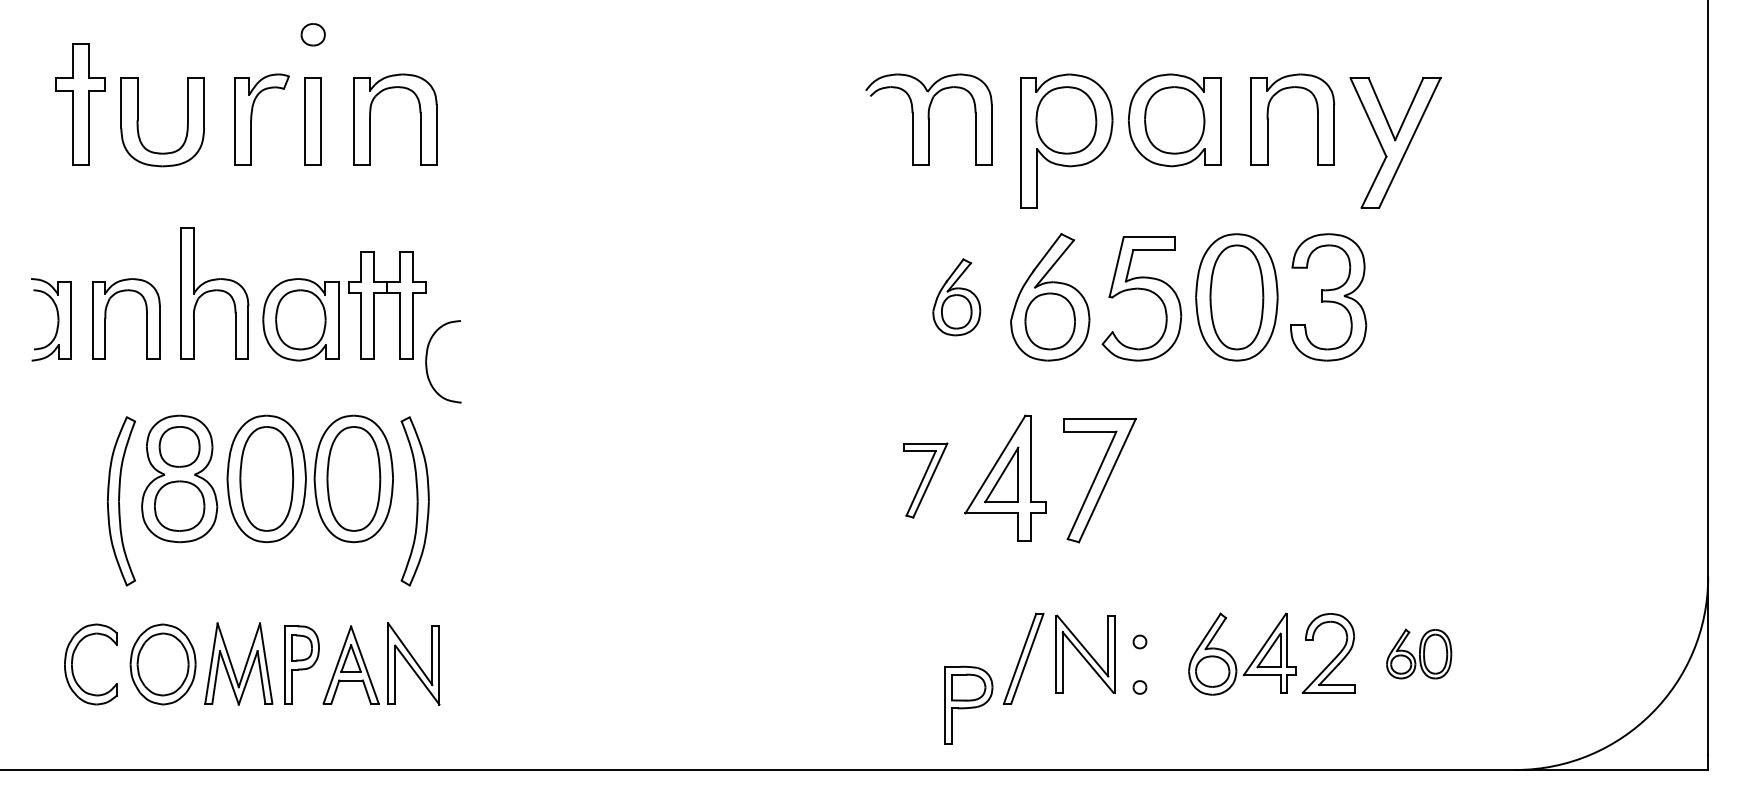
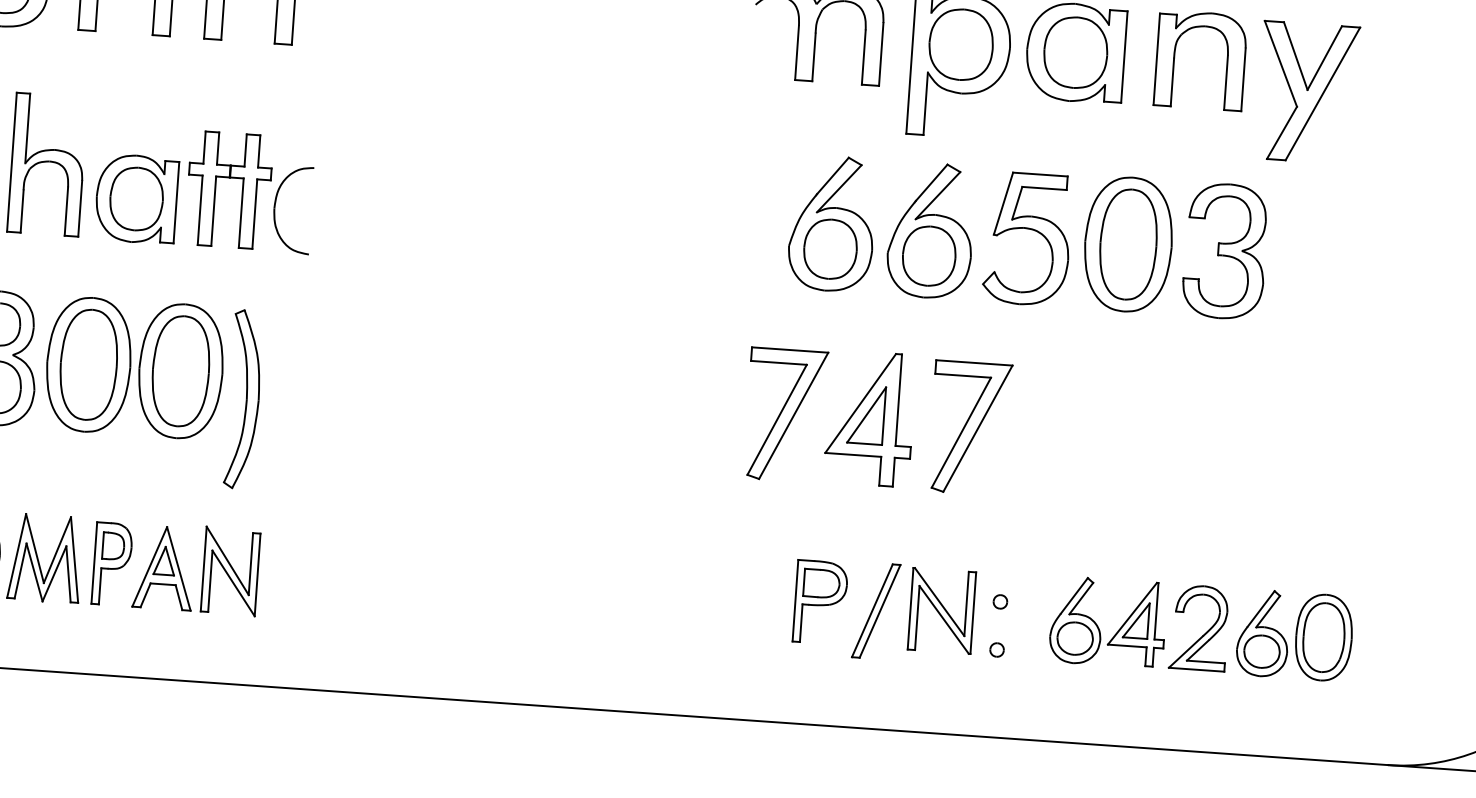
part: (956, 297) -> (831, 223), size x1.67
part: (427, 359) -> (276, 206), moved
part: (925, 480) -> (785, 415), size x1.67
part: (1418, 653) -> (1294, 634), size x1.67
part: (968, 704) -> (820, 601), moved

